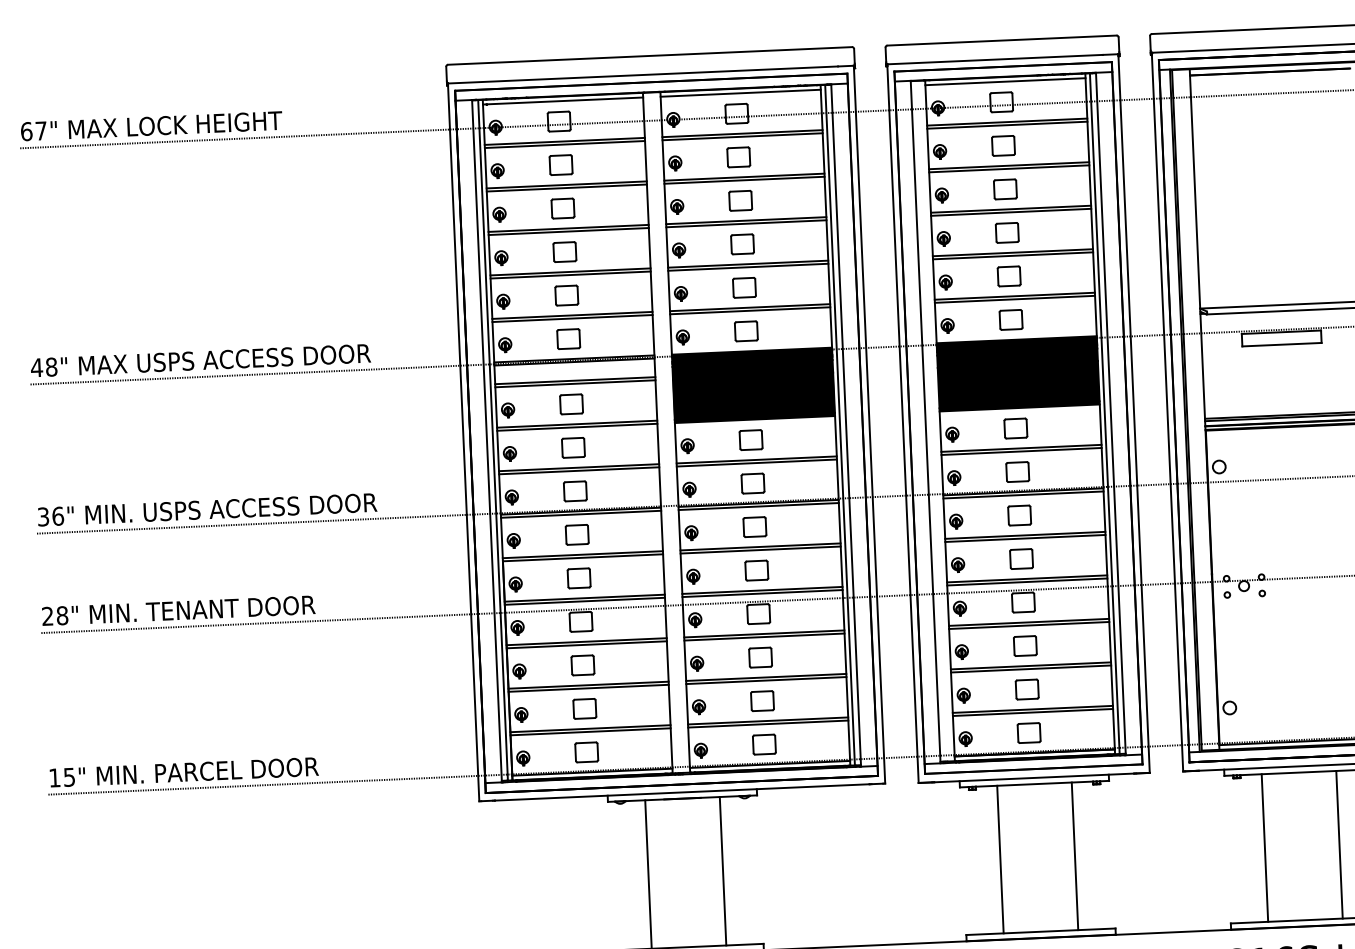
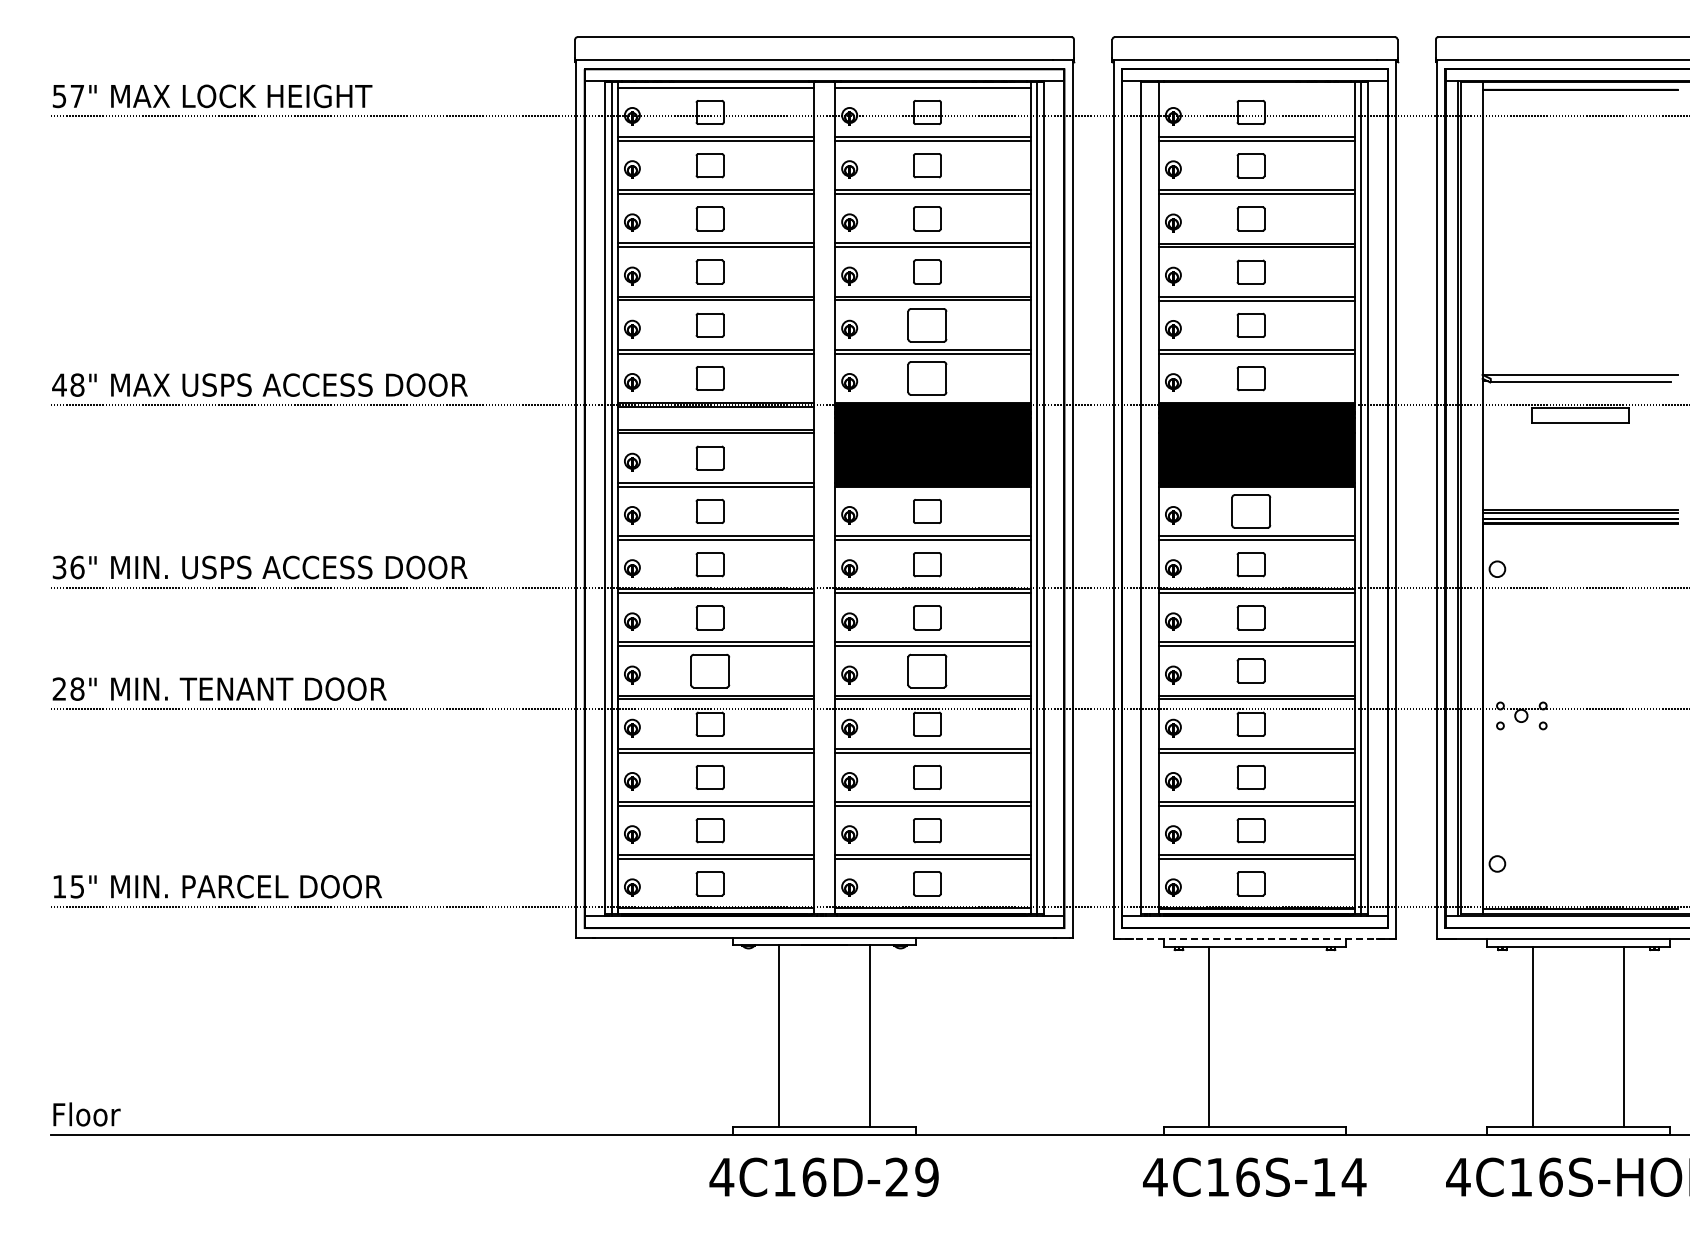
line: (1005, 81) -> (1256, 87), removed
text: (26, 131) -> (59, 96), 67" -> 57"
part: (744, 287) -> (927, 324), size x1.4
part: (746, 331) -> (927, 378), size x1.4
part: (1015, 428) -> (1250, 511), size x1.4
part: (756, 570) -> (927, 670), size x1.4
part: (578, 577) -> (709, 670), size x1.4
line: (1033, 777) -> (1254, 938), solid -> dashed
line: (1074, 856) -> (1300, 1036), removed

